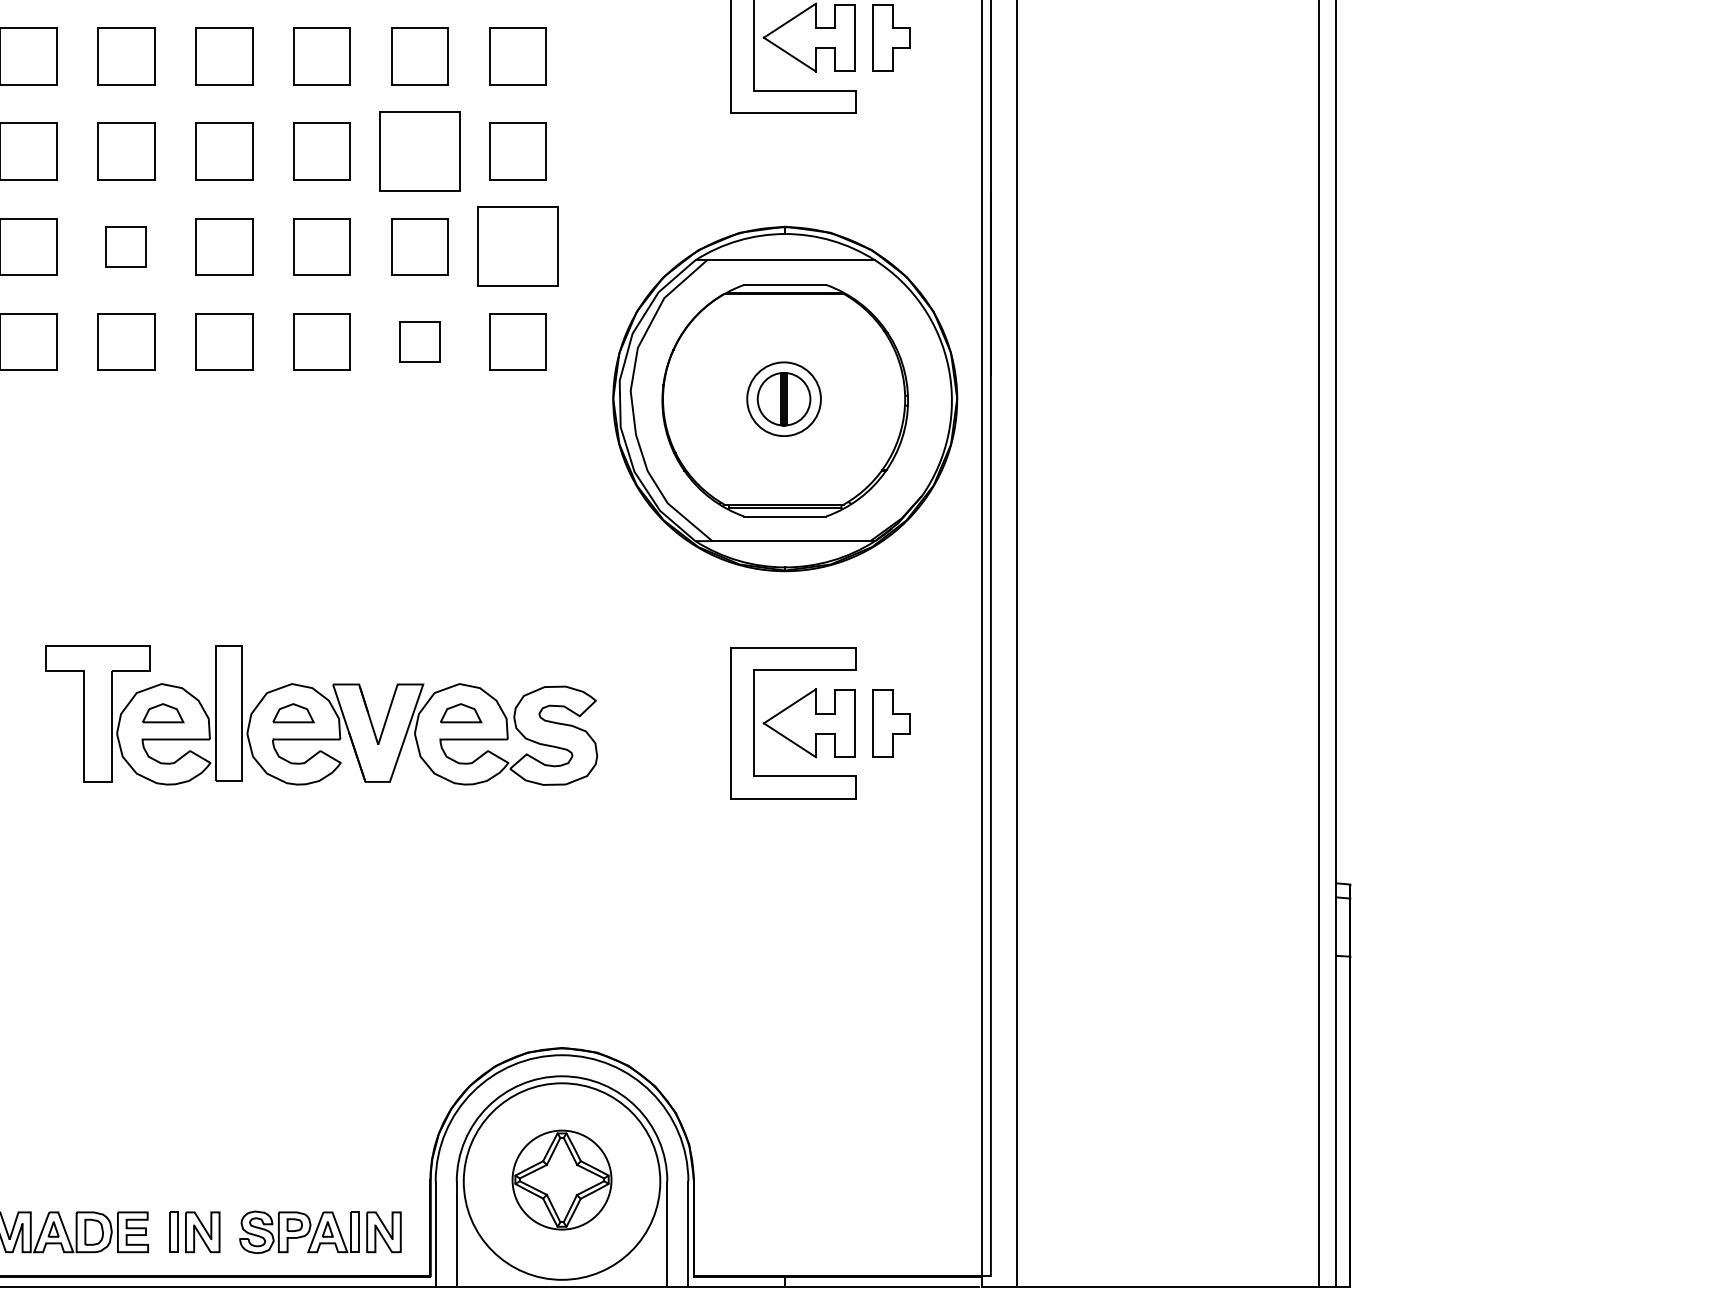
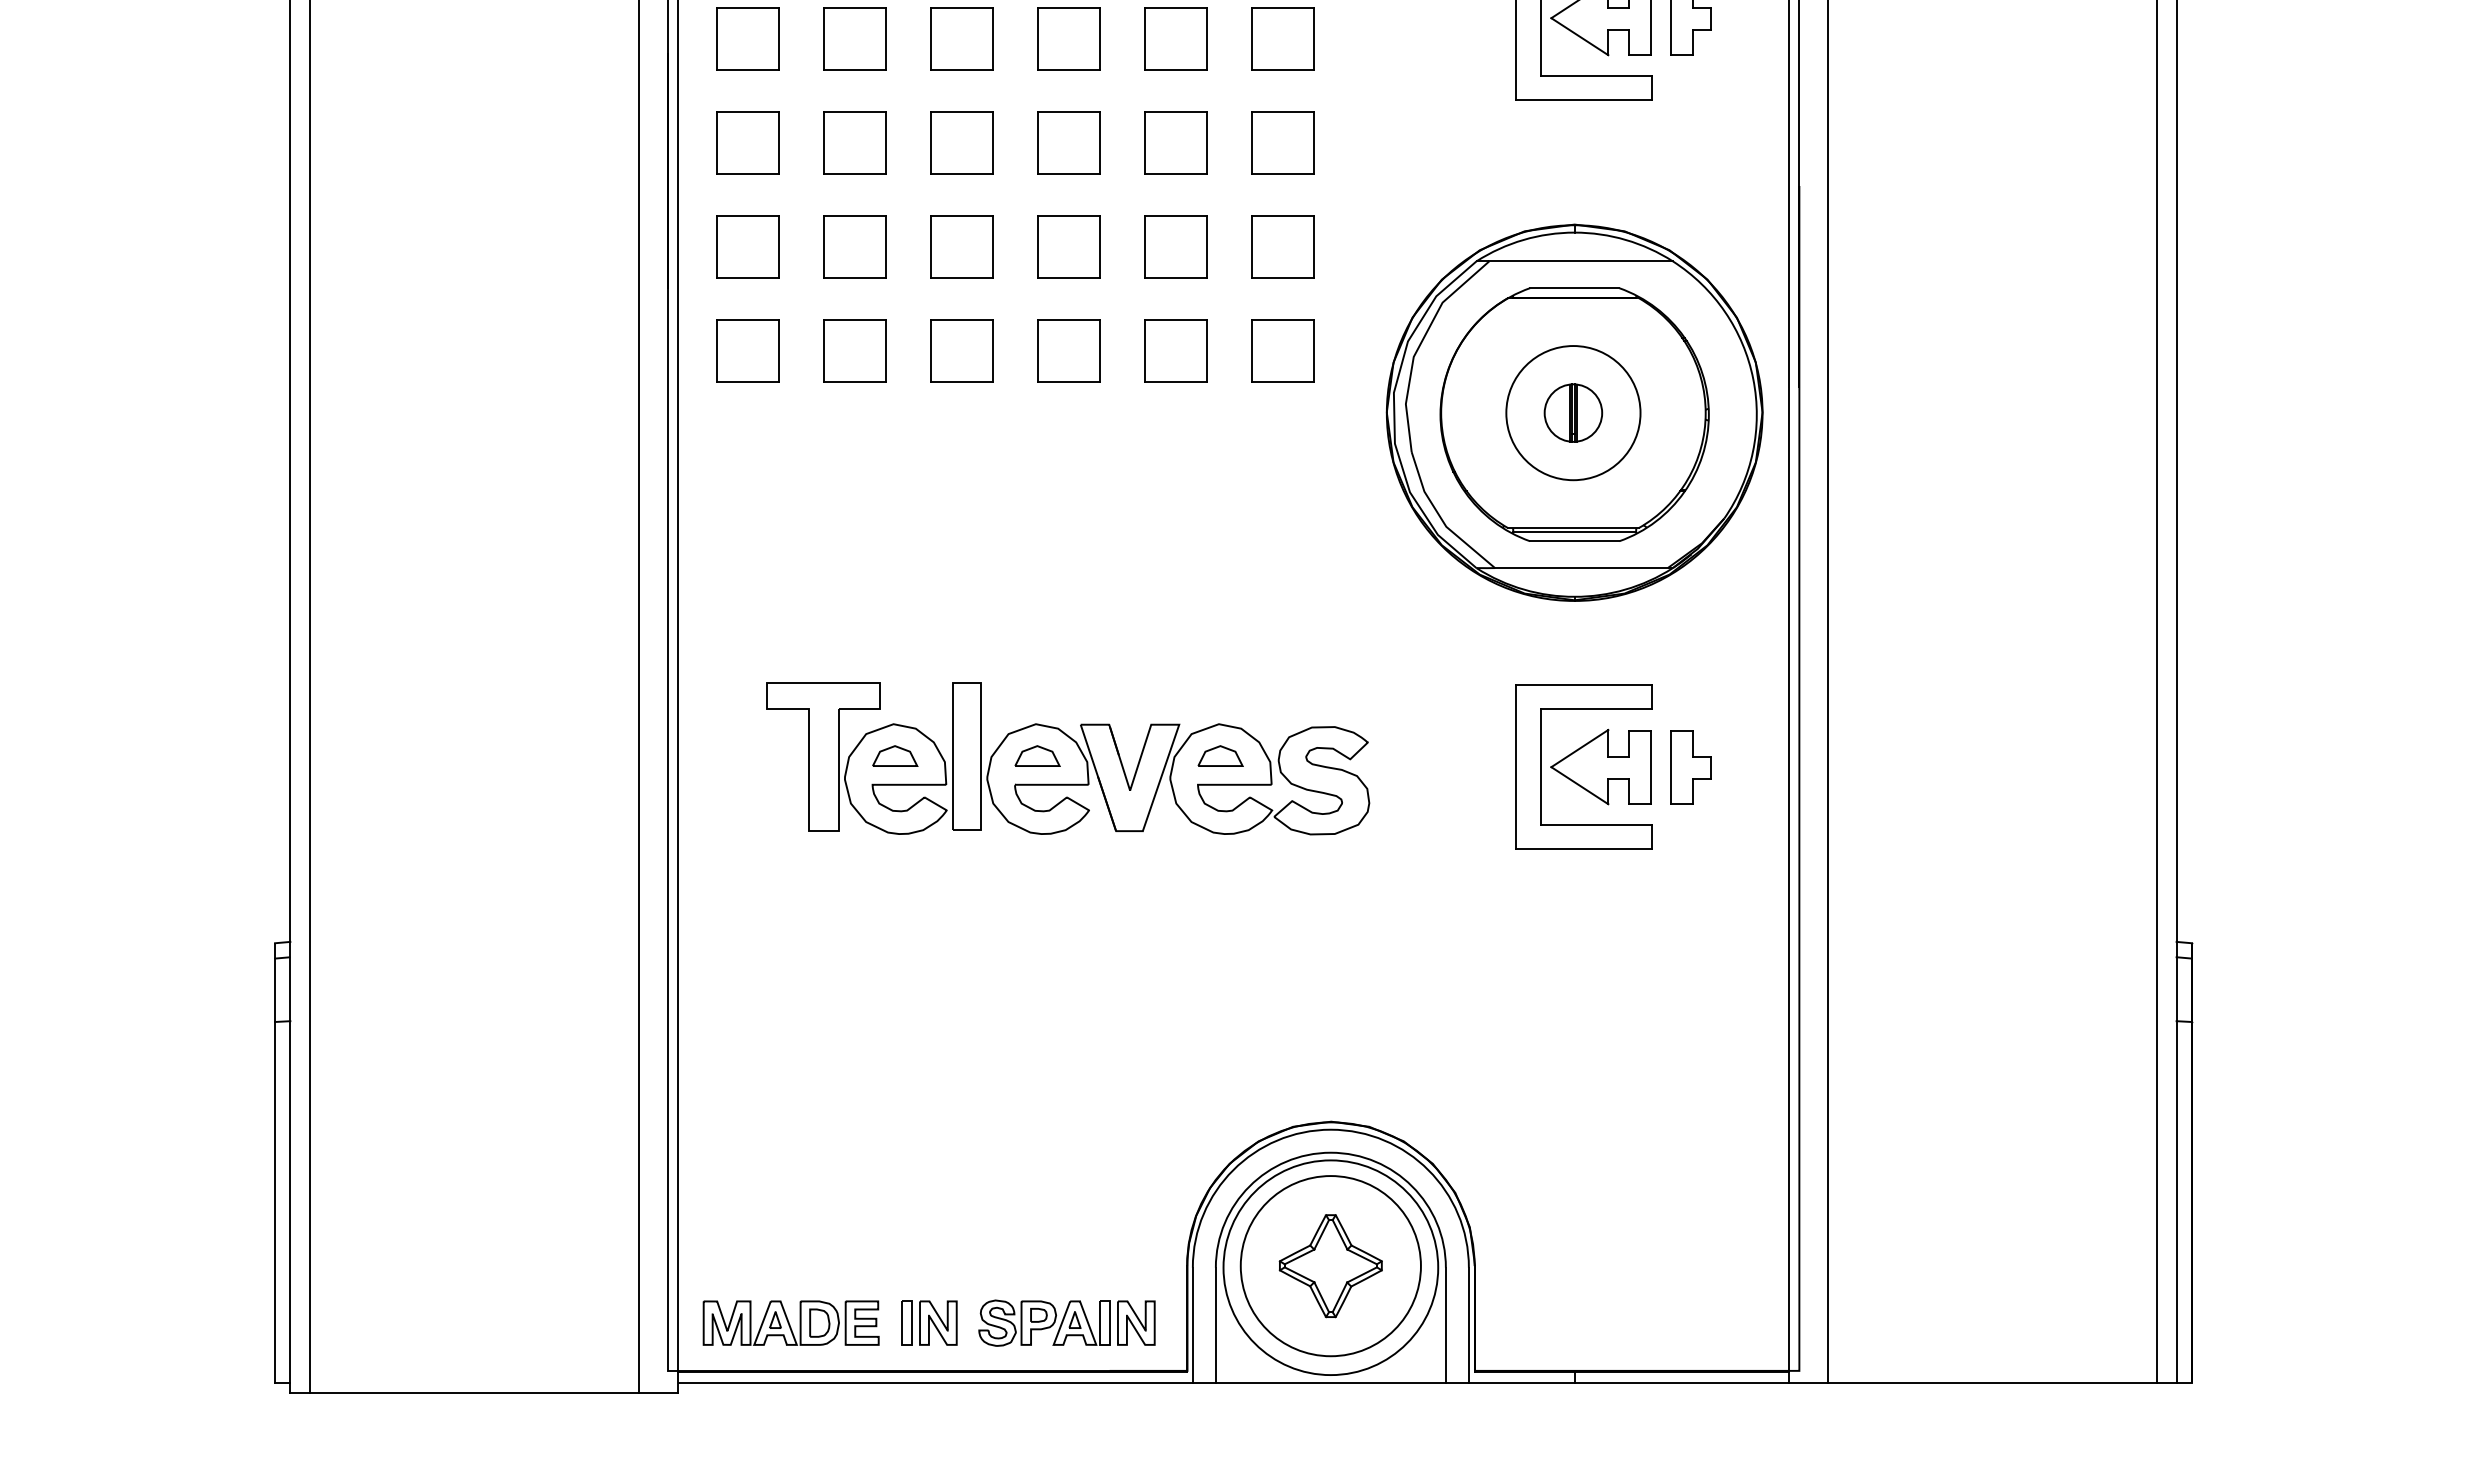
part: (419, 151) -> (1175, 142), size x0.71
part: (125, 246) -> (854, 246), size x1.43
part: (517, 246) -> (1282, 246), size x0.71
part: (419, 341) -> (1175, 350), size x1.43
circle: (784, 399) -> (1573, 413), size x1.67
circle: (561, 1180) -> (1330, 1266), size x1.67

